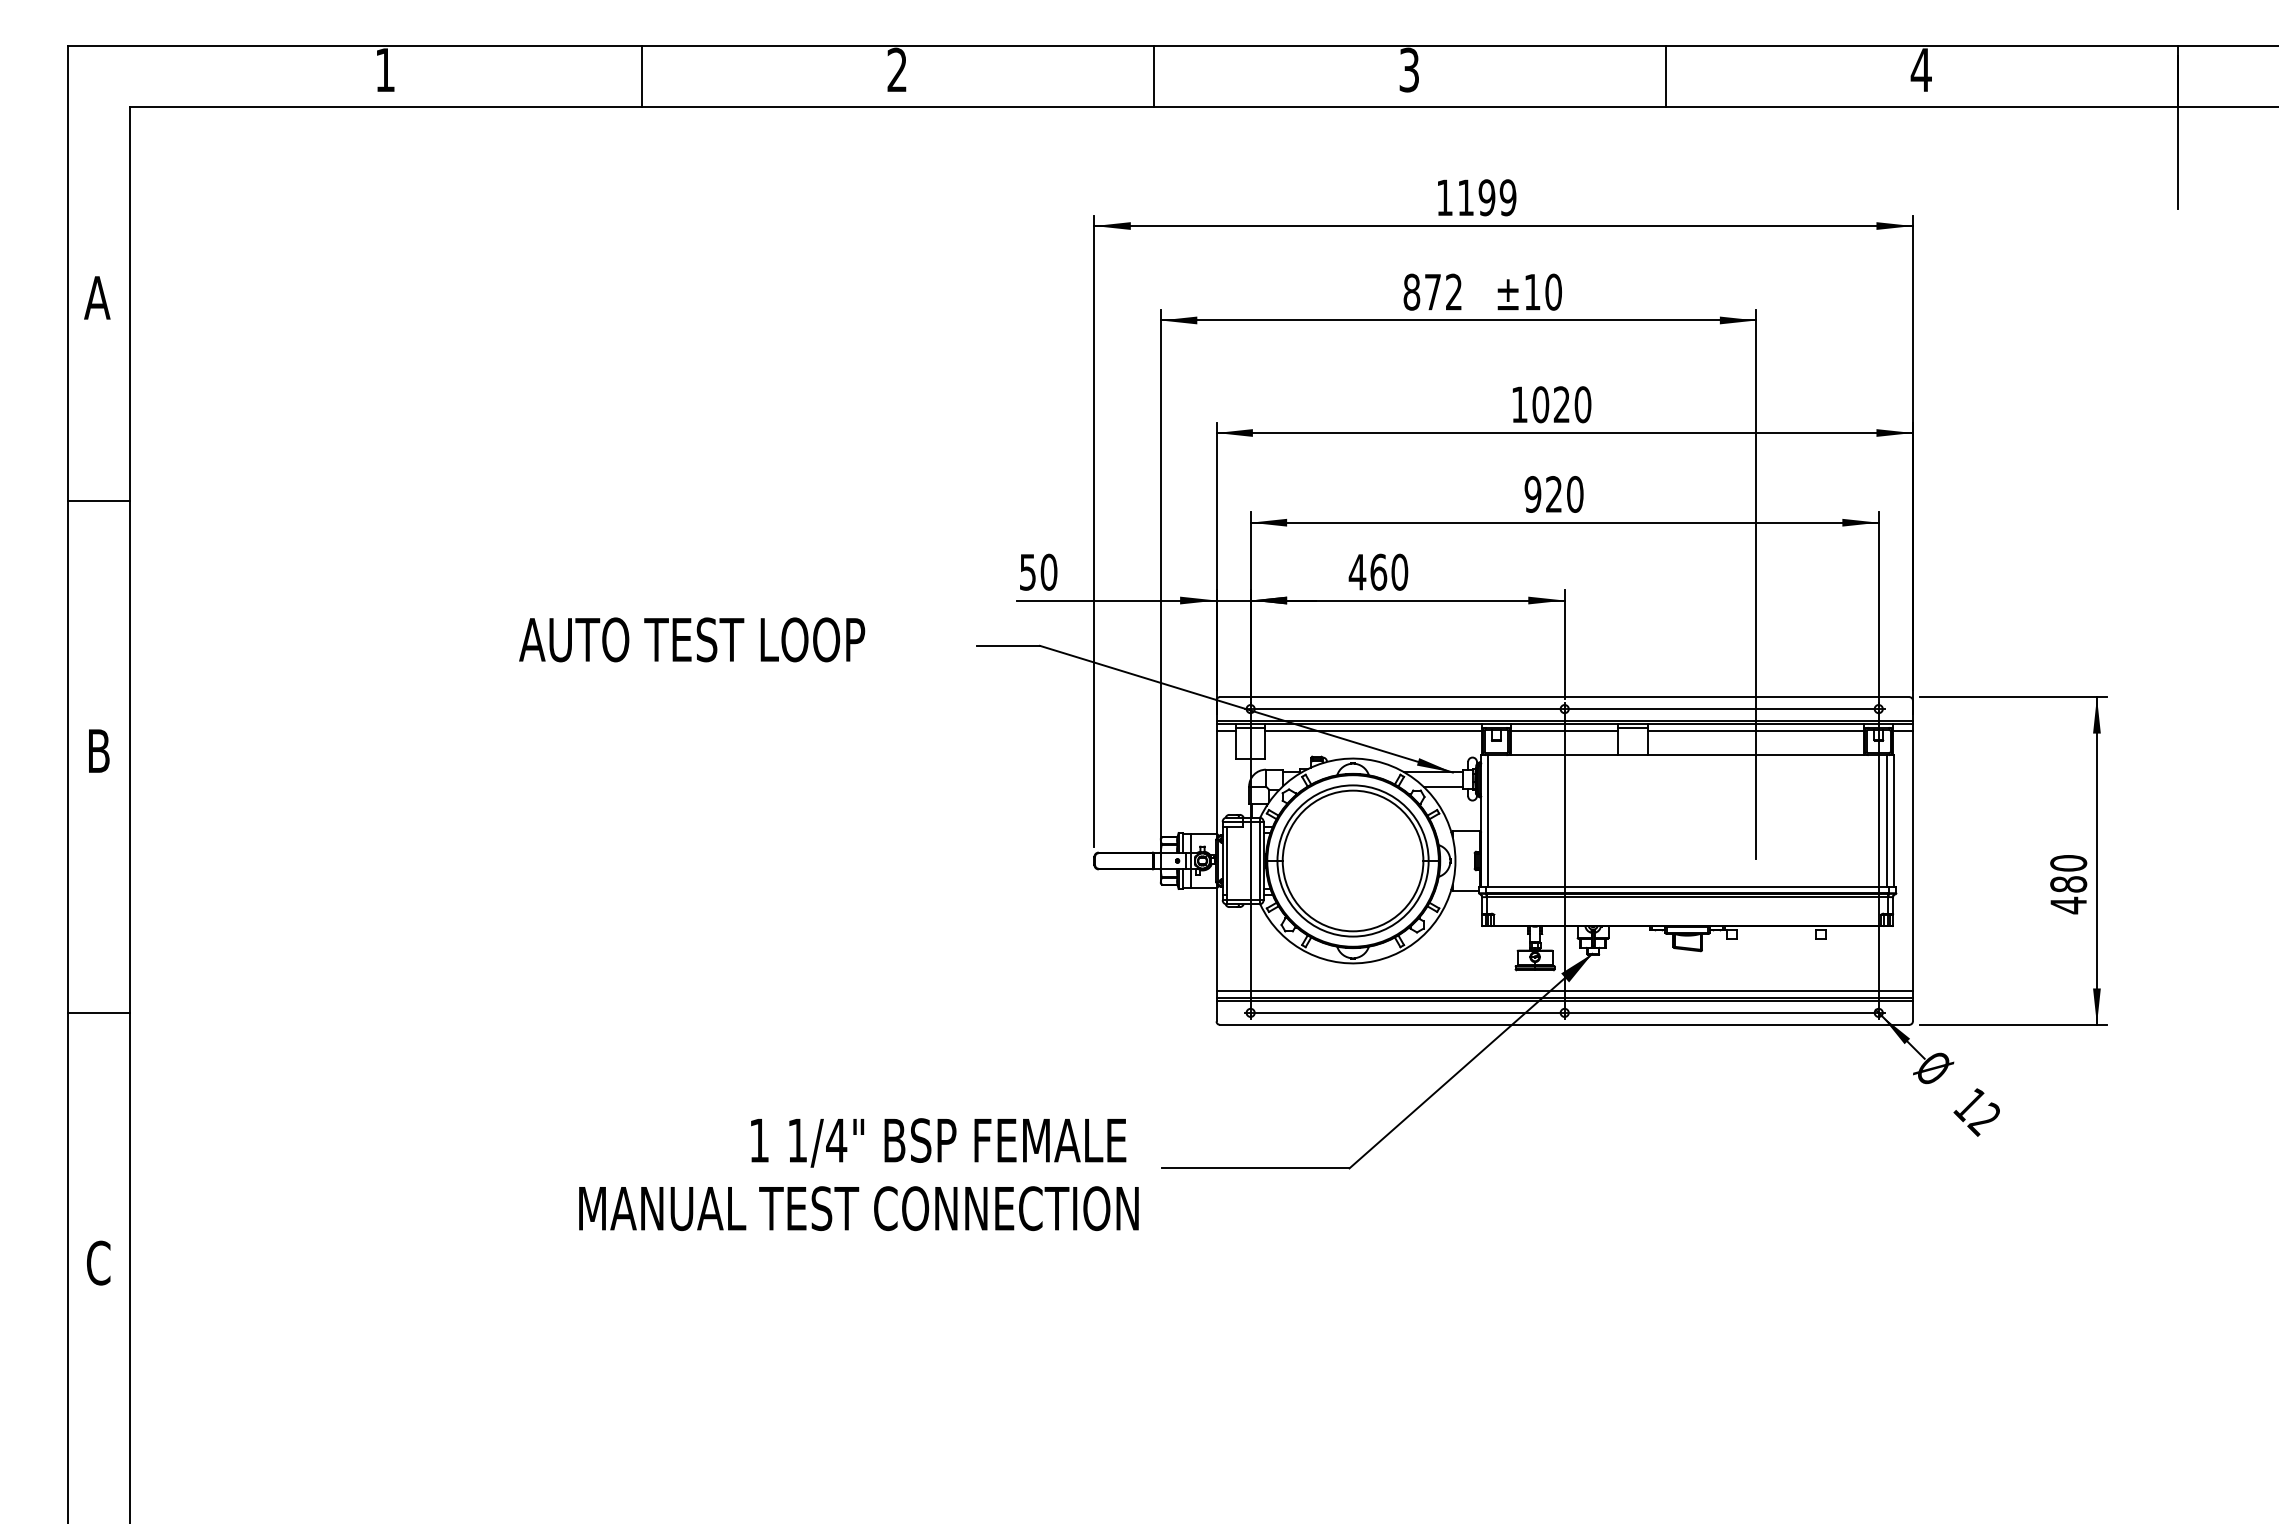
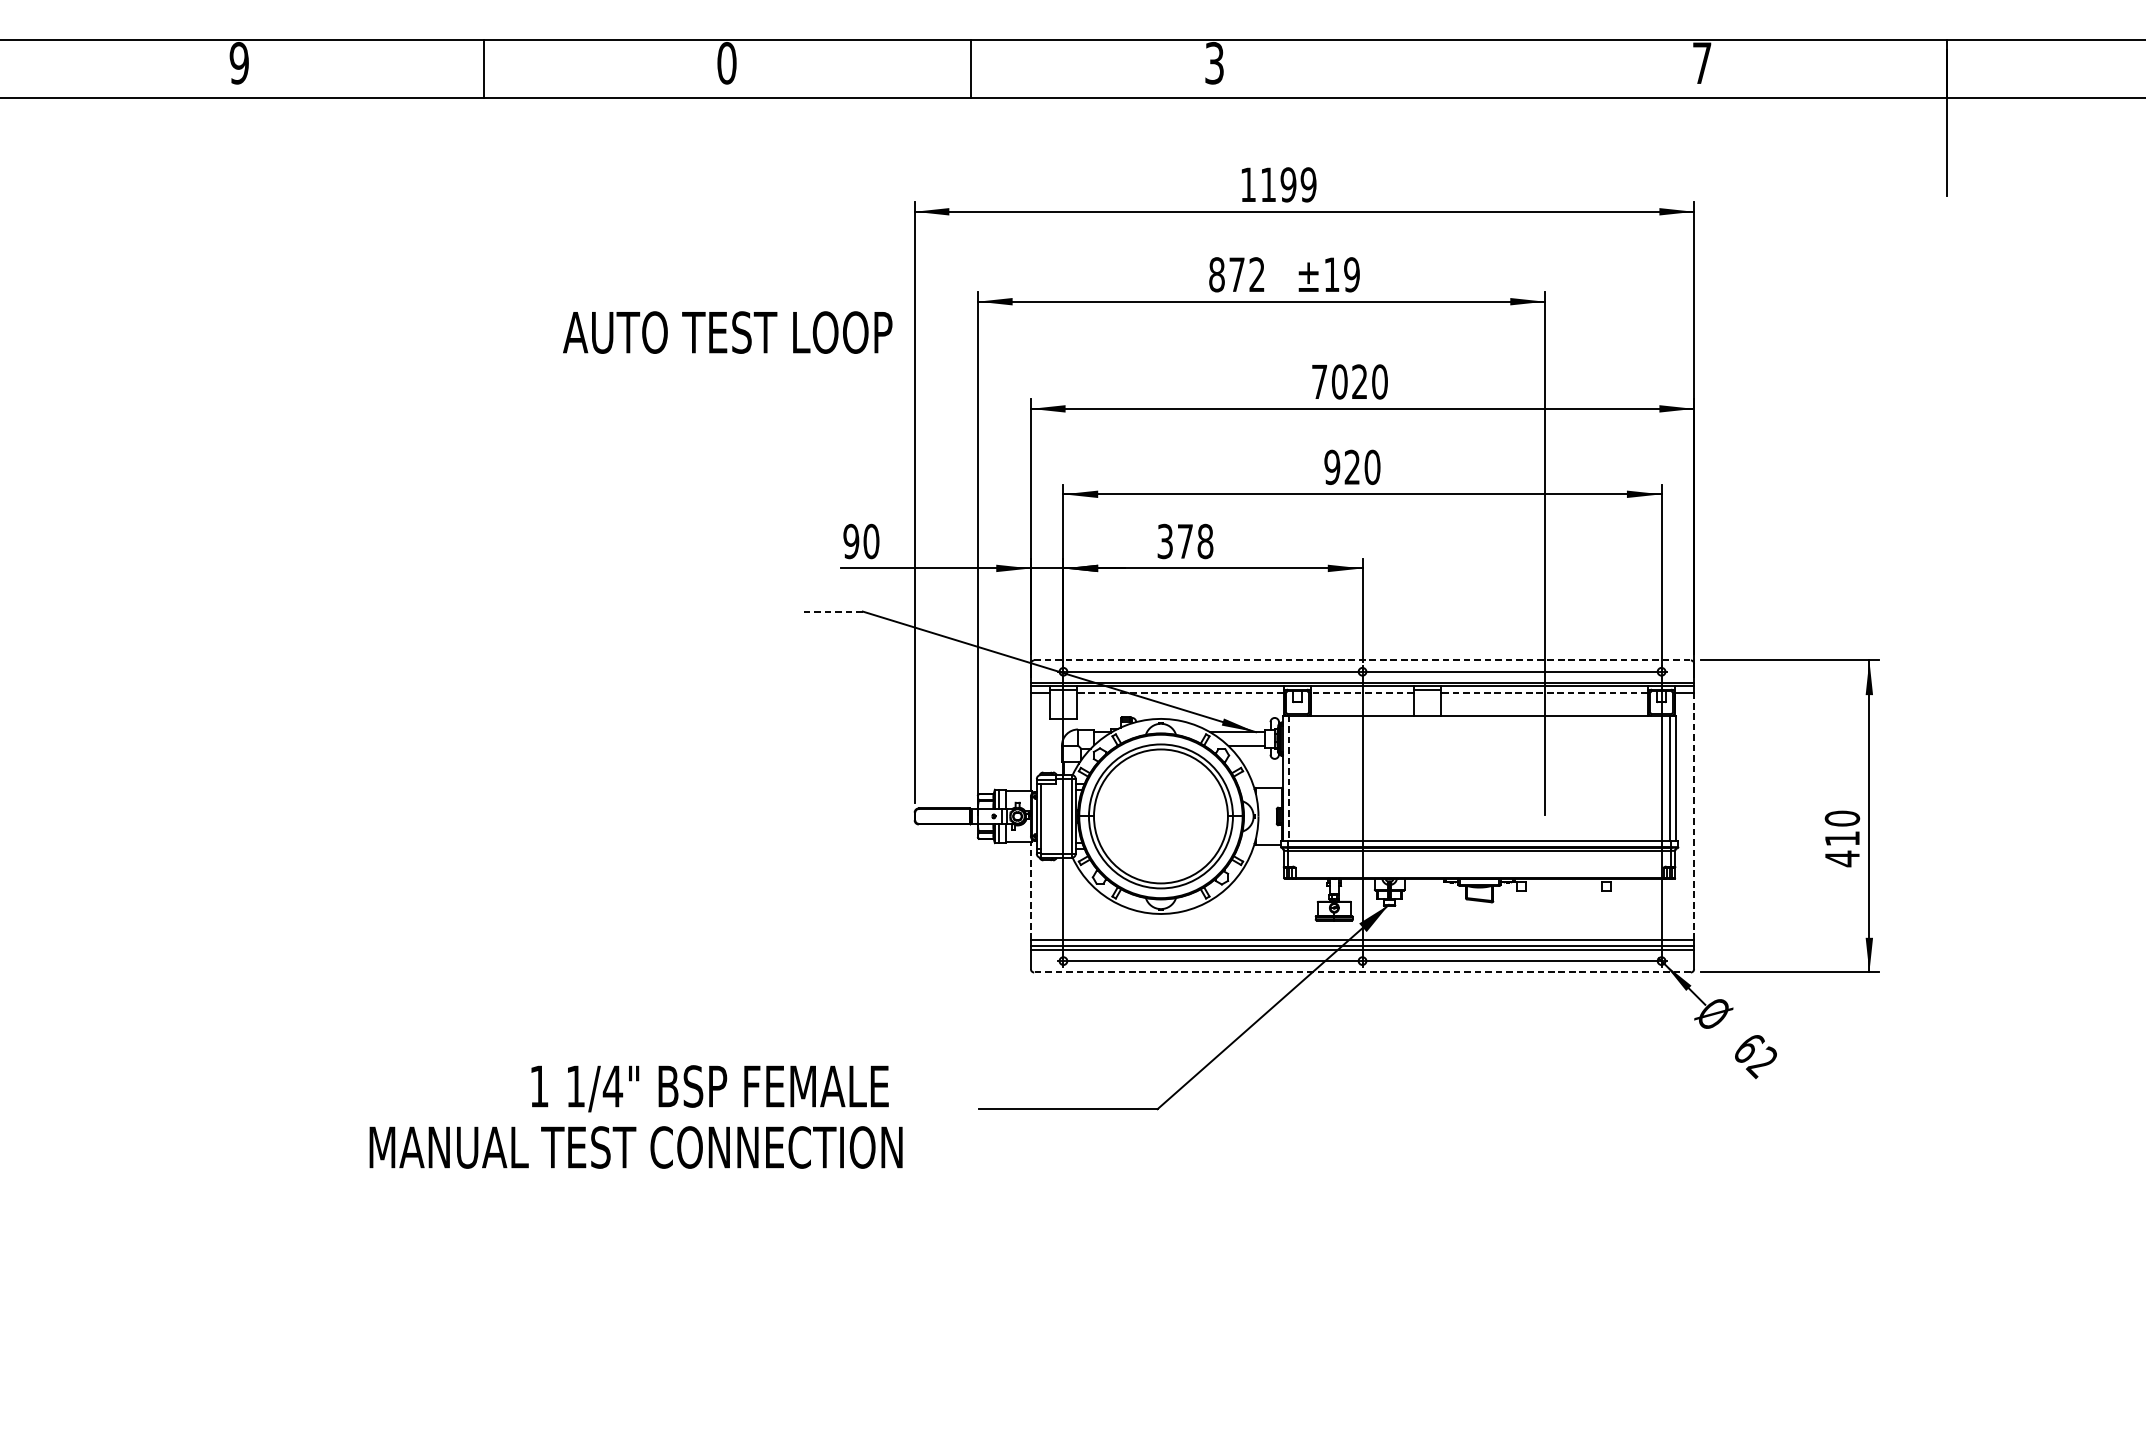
text: (385, 69) -> (239, 62), 1 -> 9
text: (897, 69) -> (727, 62), 2 -> 0
text: (1920, 69) -> (1701, 62), 4 -> 7
line: (1665, 76) -> (1458, 69), removed
text: (1553, 292) -> (1351, 275), ±10 -> ±19
text: (1519, 404) -> (1319, 381), 1020 -> 7020
text: (1027, 571) -> (850, 540), 50 -> 90
text: (1378, 571) -> (1185, 540), 460 -> 378
text: (692, 639) -> (728, 332), moved
line: (1008, 645) -> (832, 611), solid -> dashed
line: (1564, 697) -> (1362, 660), solid -> dashed
line: (1373, 731) -> (1180, 693), solid -> dashed
line: (1564, 731) -> (1362, 693), solid -> dashed
line: (1755, 731) -> (1544, 693), solid -> dashed
line: (1487, 821) -> (1288, 778), solid -> dashed
line: (1912, 861) -> (1693, 816), solid -> dashed
text: (2068, 884) -> (1842, 838), 480 -> 410
line: (1216, 938) -> (1030, 890), solid -> dashed
line: (1564, 1024) -> (1362, 972), solid -> dashed
text: (1970, 1105) -> (1748, 1049), 12 -> 62
text: (938, 1142) -> (709, 1088), moved
text: (858, 1208) -> (635, 1147), moved

